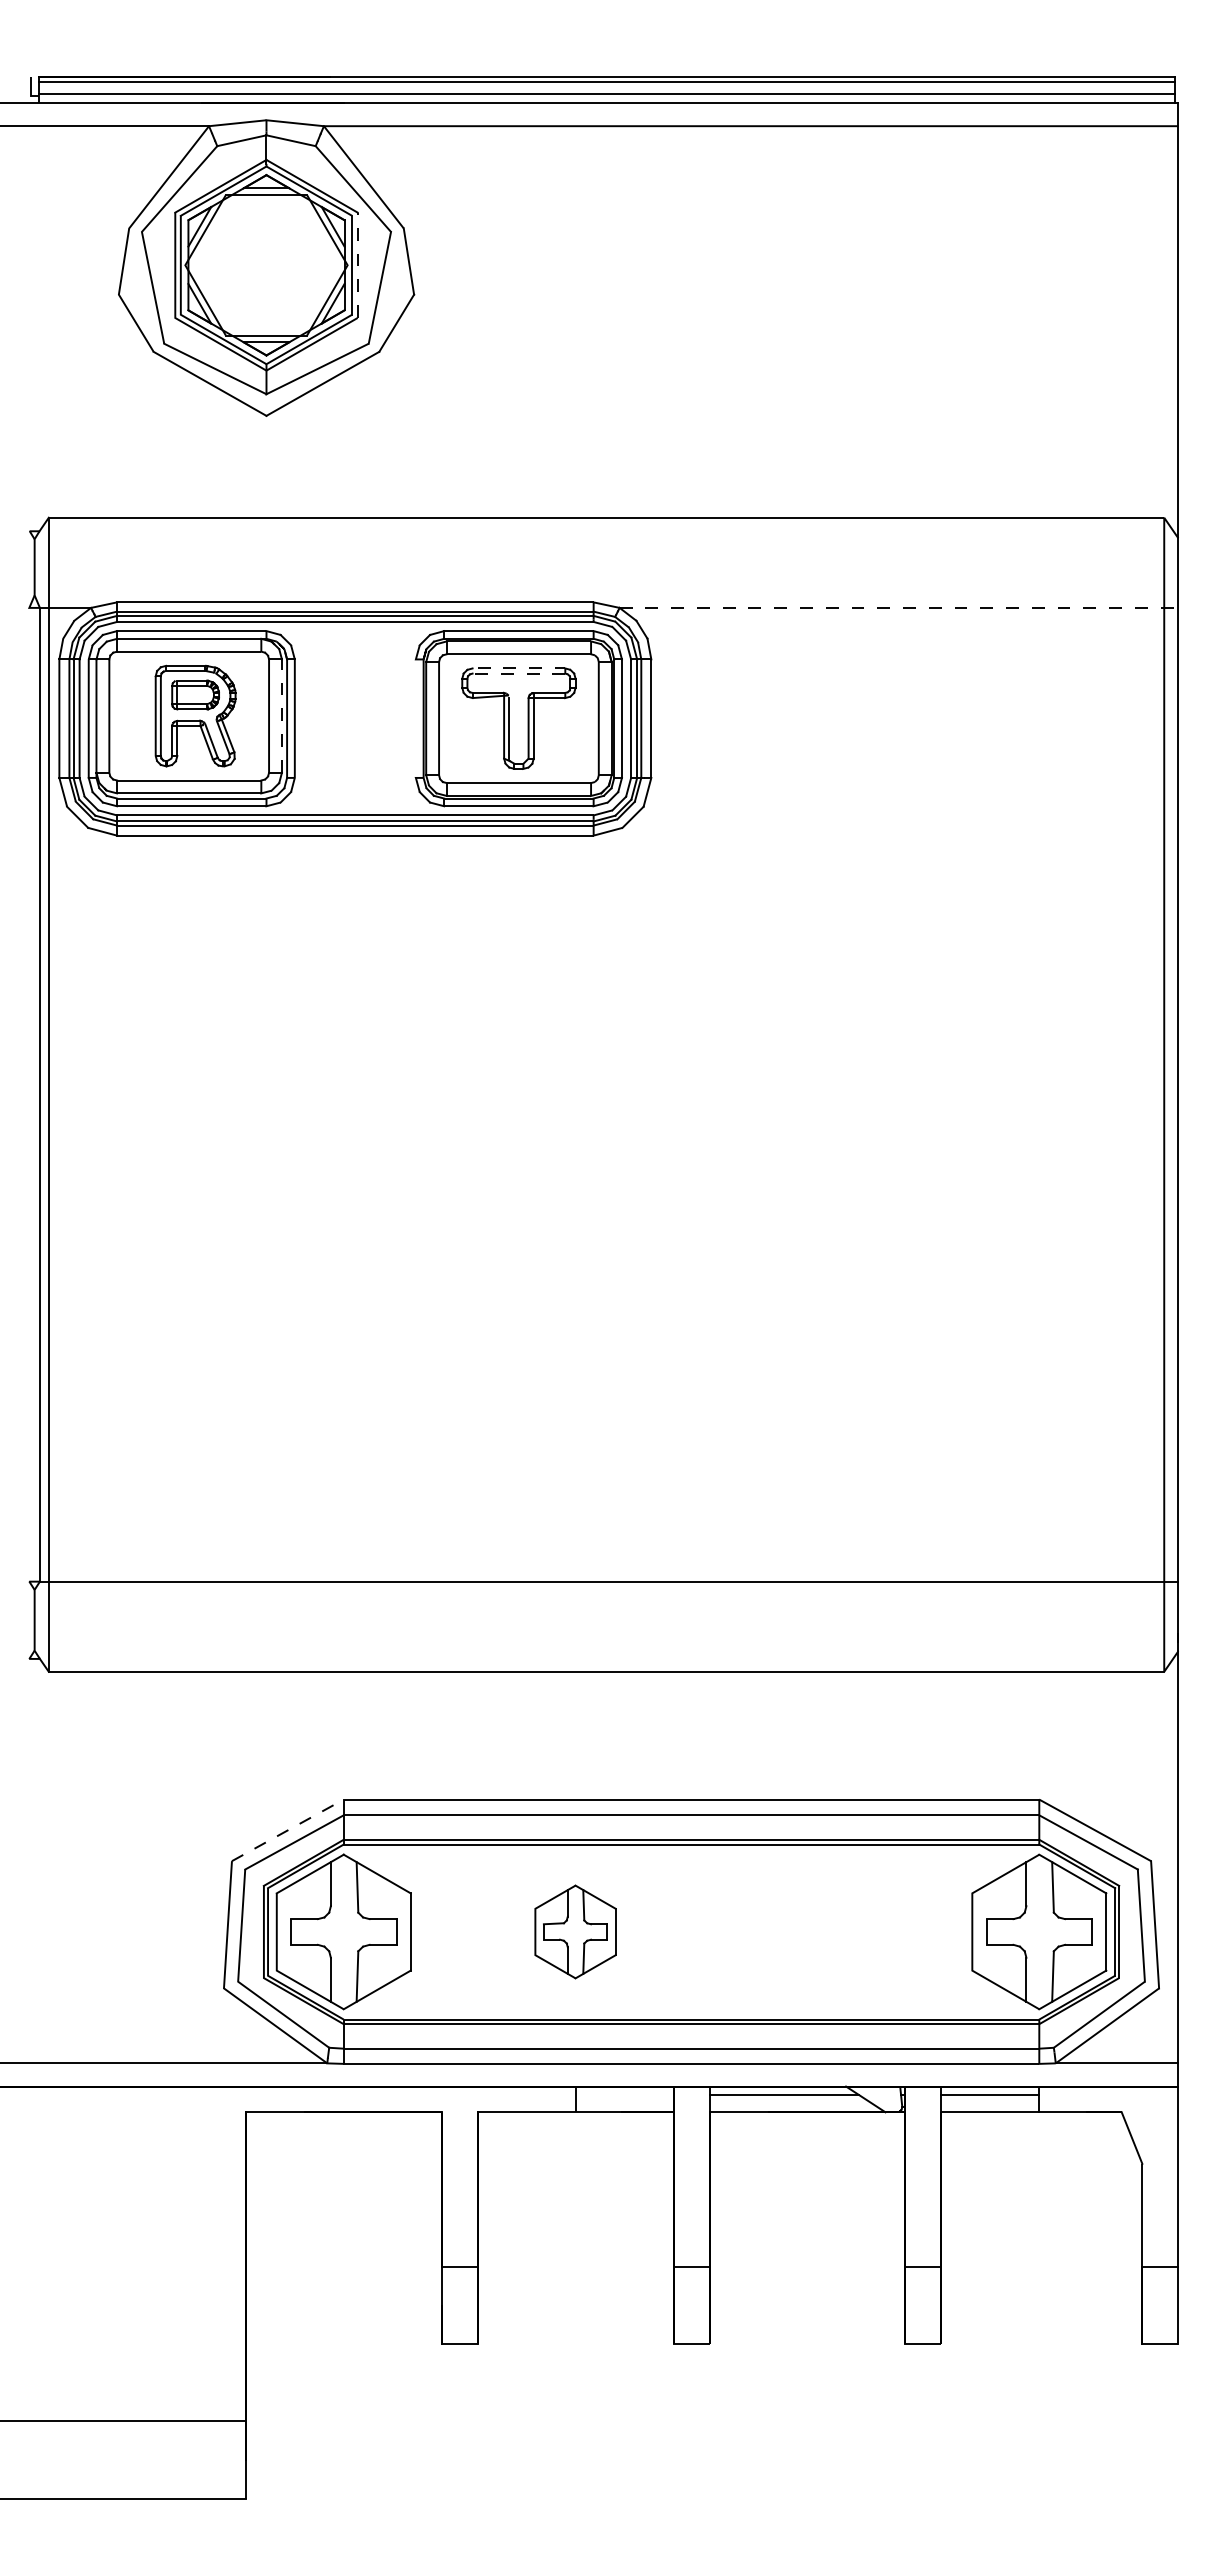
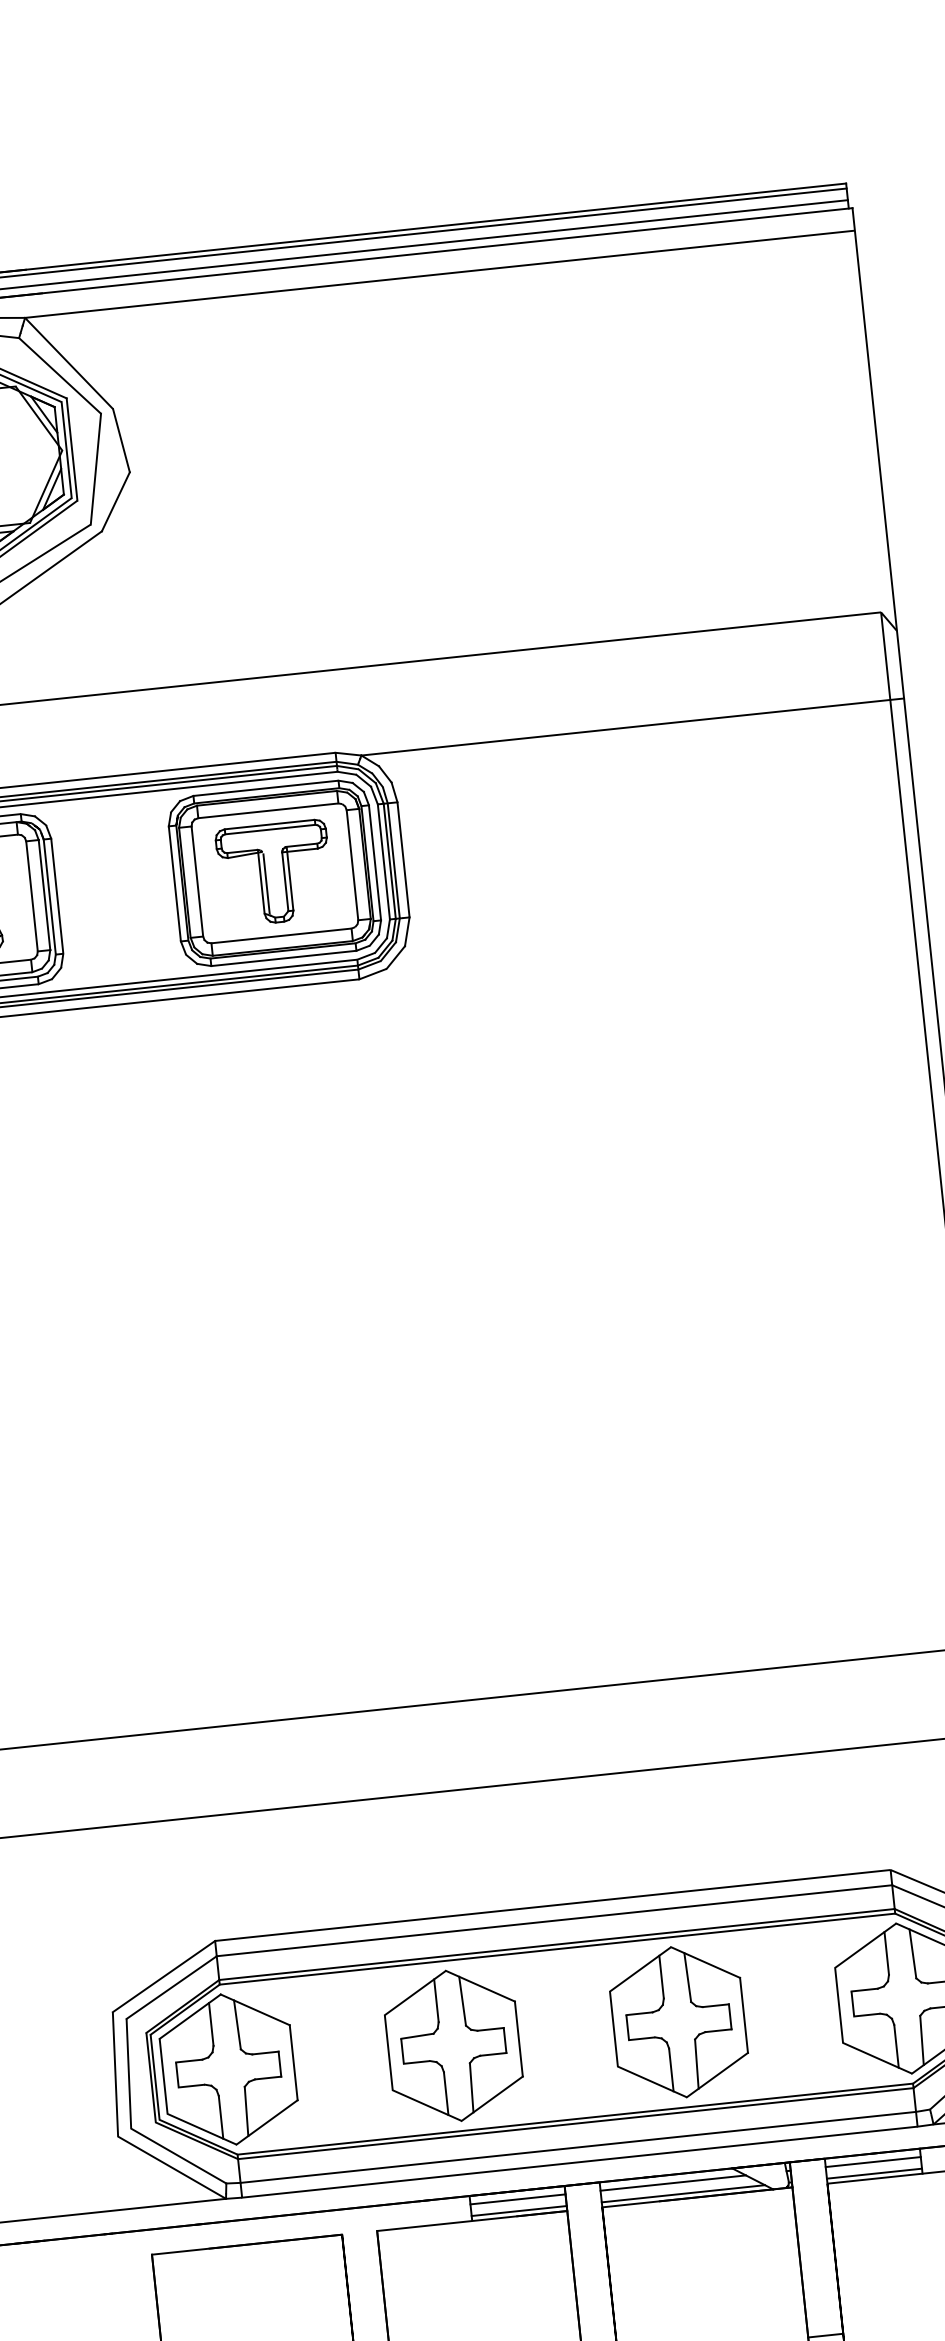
line: (357, 265) -> (71, 449), dashed -> solid
line: (899, 607) -> (633, 726), dashed -> solid
line: (472, 671) -> (225, 832), dashed -> solid
line: (281, 716) -> (44, 895), dashed -> solid
line: (415, 718) -> (174, 883), added
line: (287, 1830) -> (163, 1976), dashed -> solid
part: (575, 1931) -> (453, 2045), size x1.67
part: (807, 1931) -> (678, 2021), added
line: (624, 2095) -> (517, 2199), added
line: (624, 2107) -> (519, 2211), added
line: (793, 2107) -> (683, 2194), added
line: (990, 2107) -> (874, 2174), added

